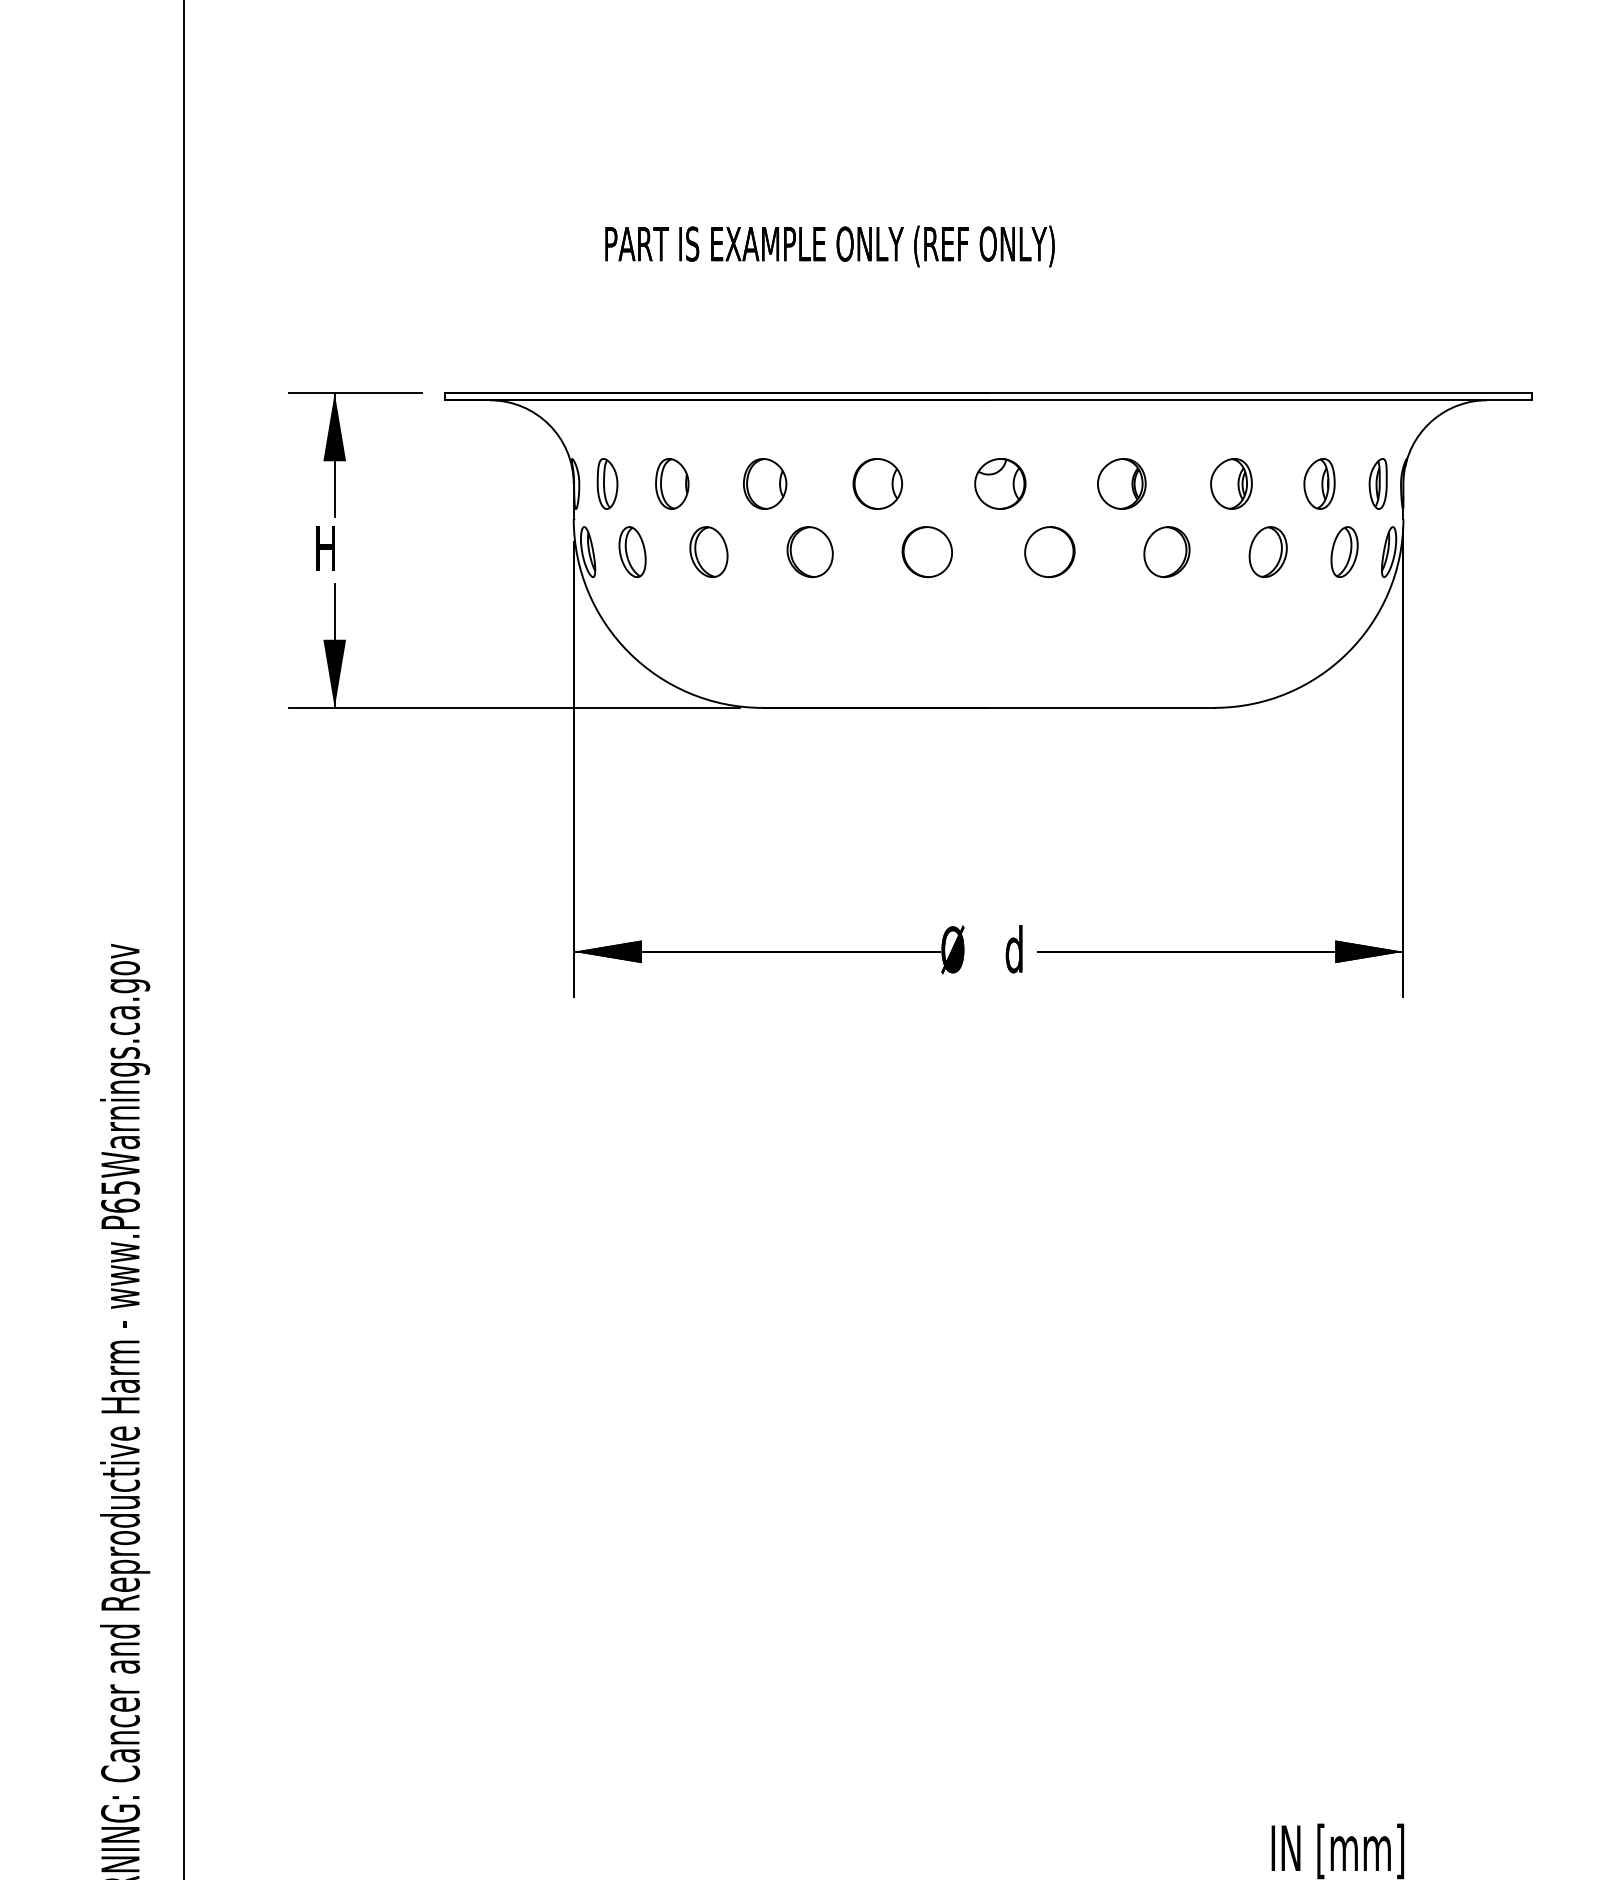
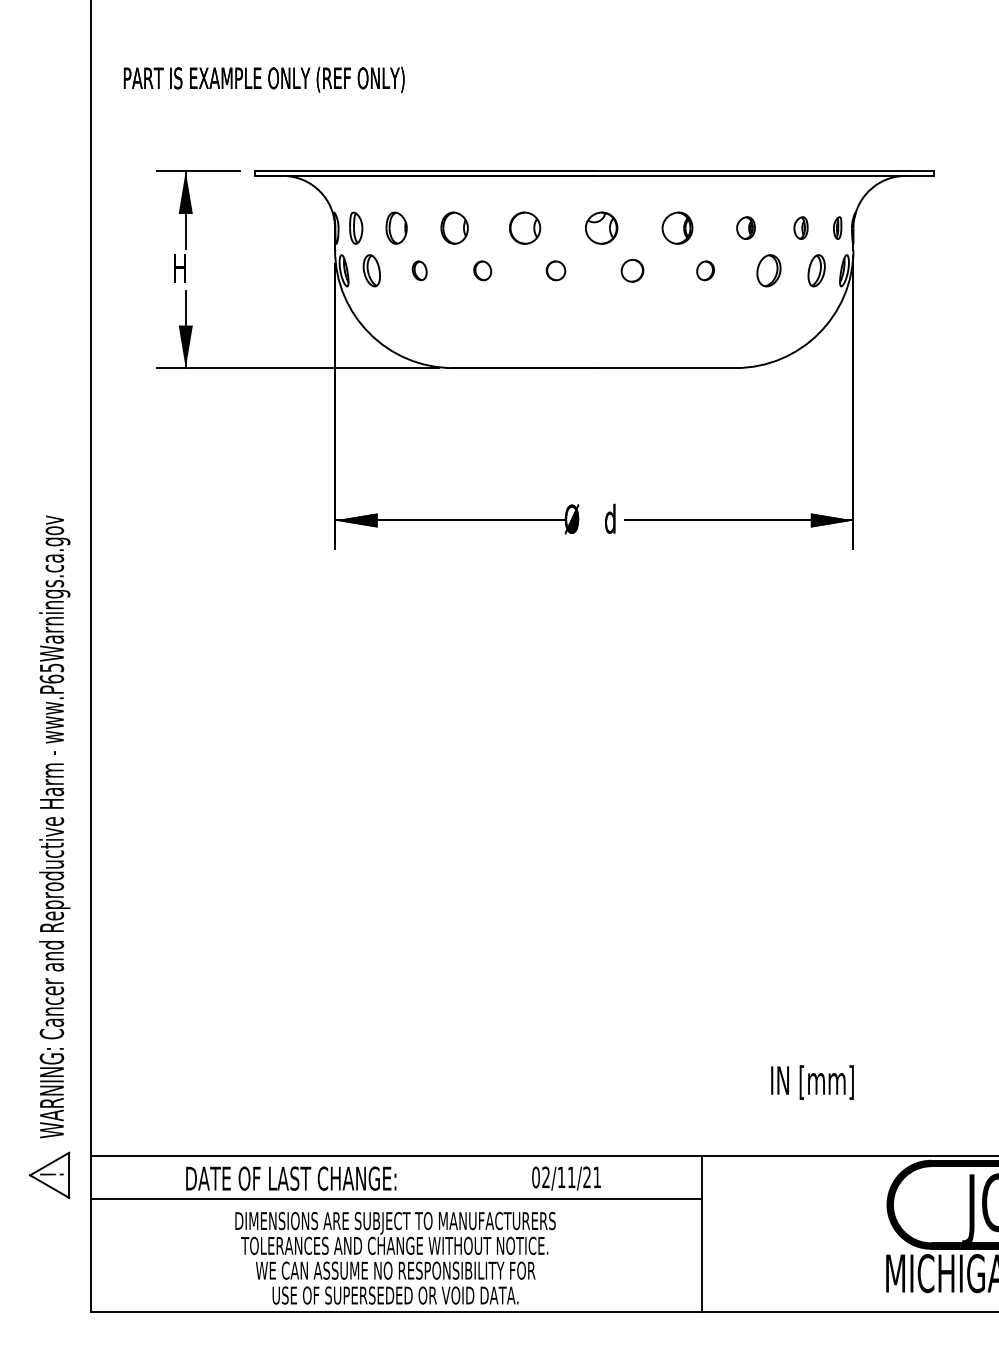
text: (828, 245) -> (263, 79), moved
part: (1230, 482) -> (745, 227), size x0.7
part: (1318, 482) -> (800, 227), size x0.7
part: (1377, 482) -> (837, 227), size x0.7
part: (708, 551) -> (419, 270), size x0.6
part: (809, 551) -> (482, 270), size x0.6
part: (926, 551) -> (555, 270), size x0.6
part: (1049, 551) -> (632, 270), size x0.7
part: (1166, 551) -> (705, 270), size x0.6

